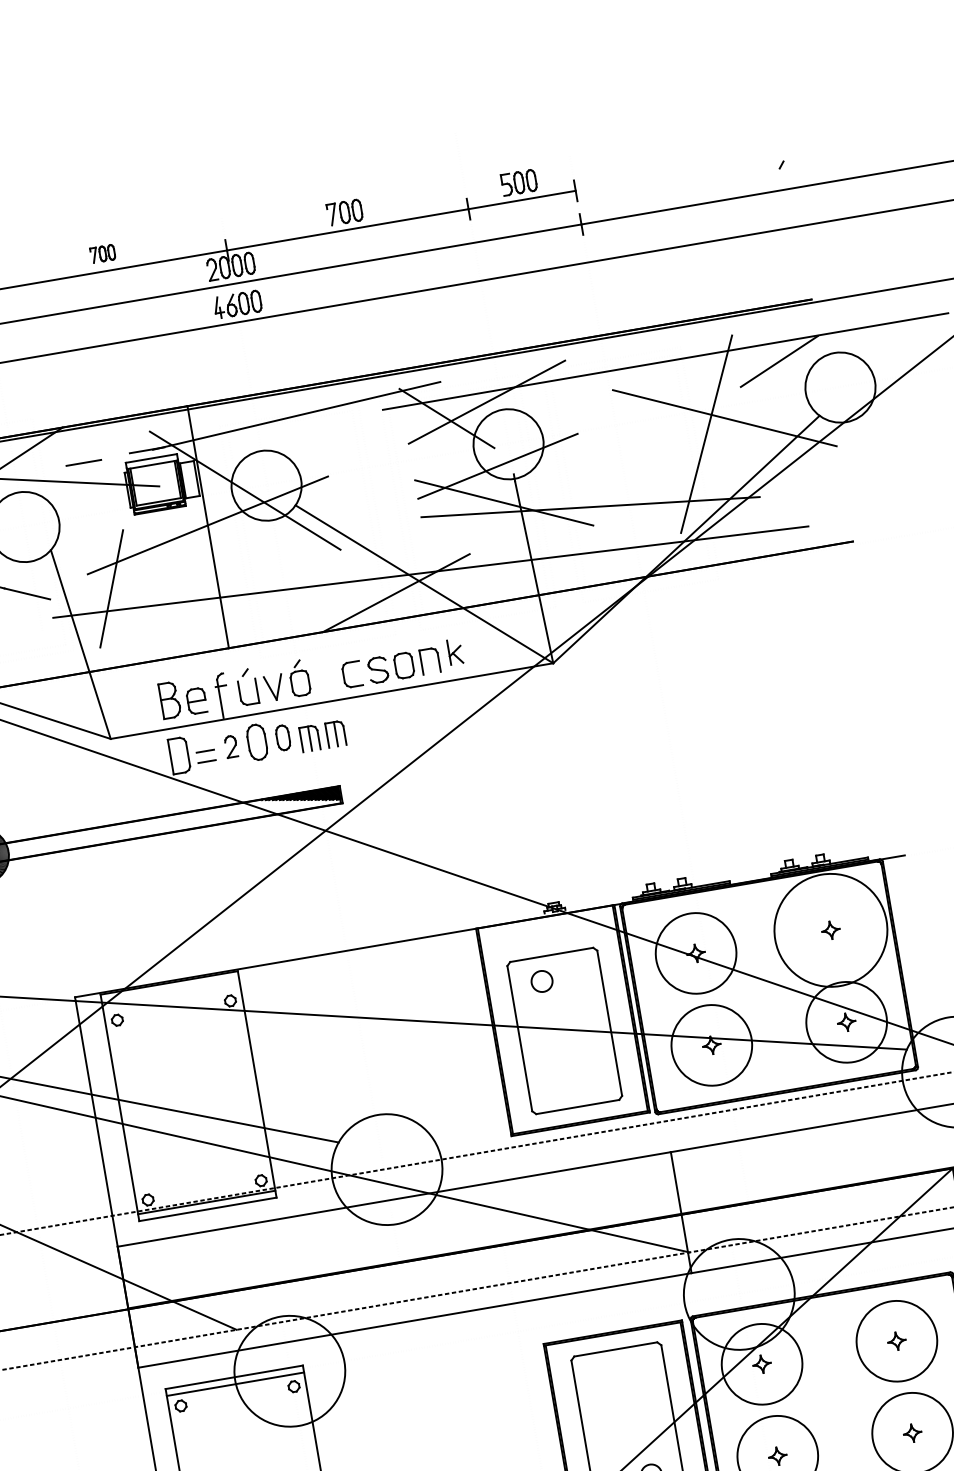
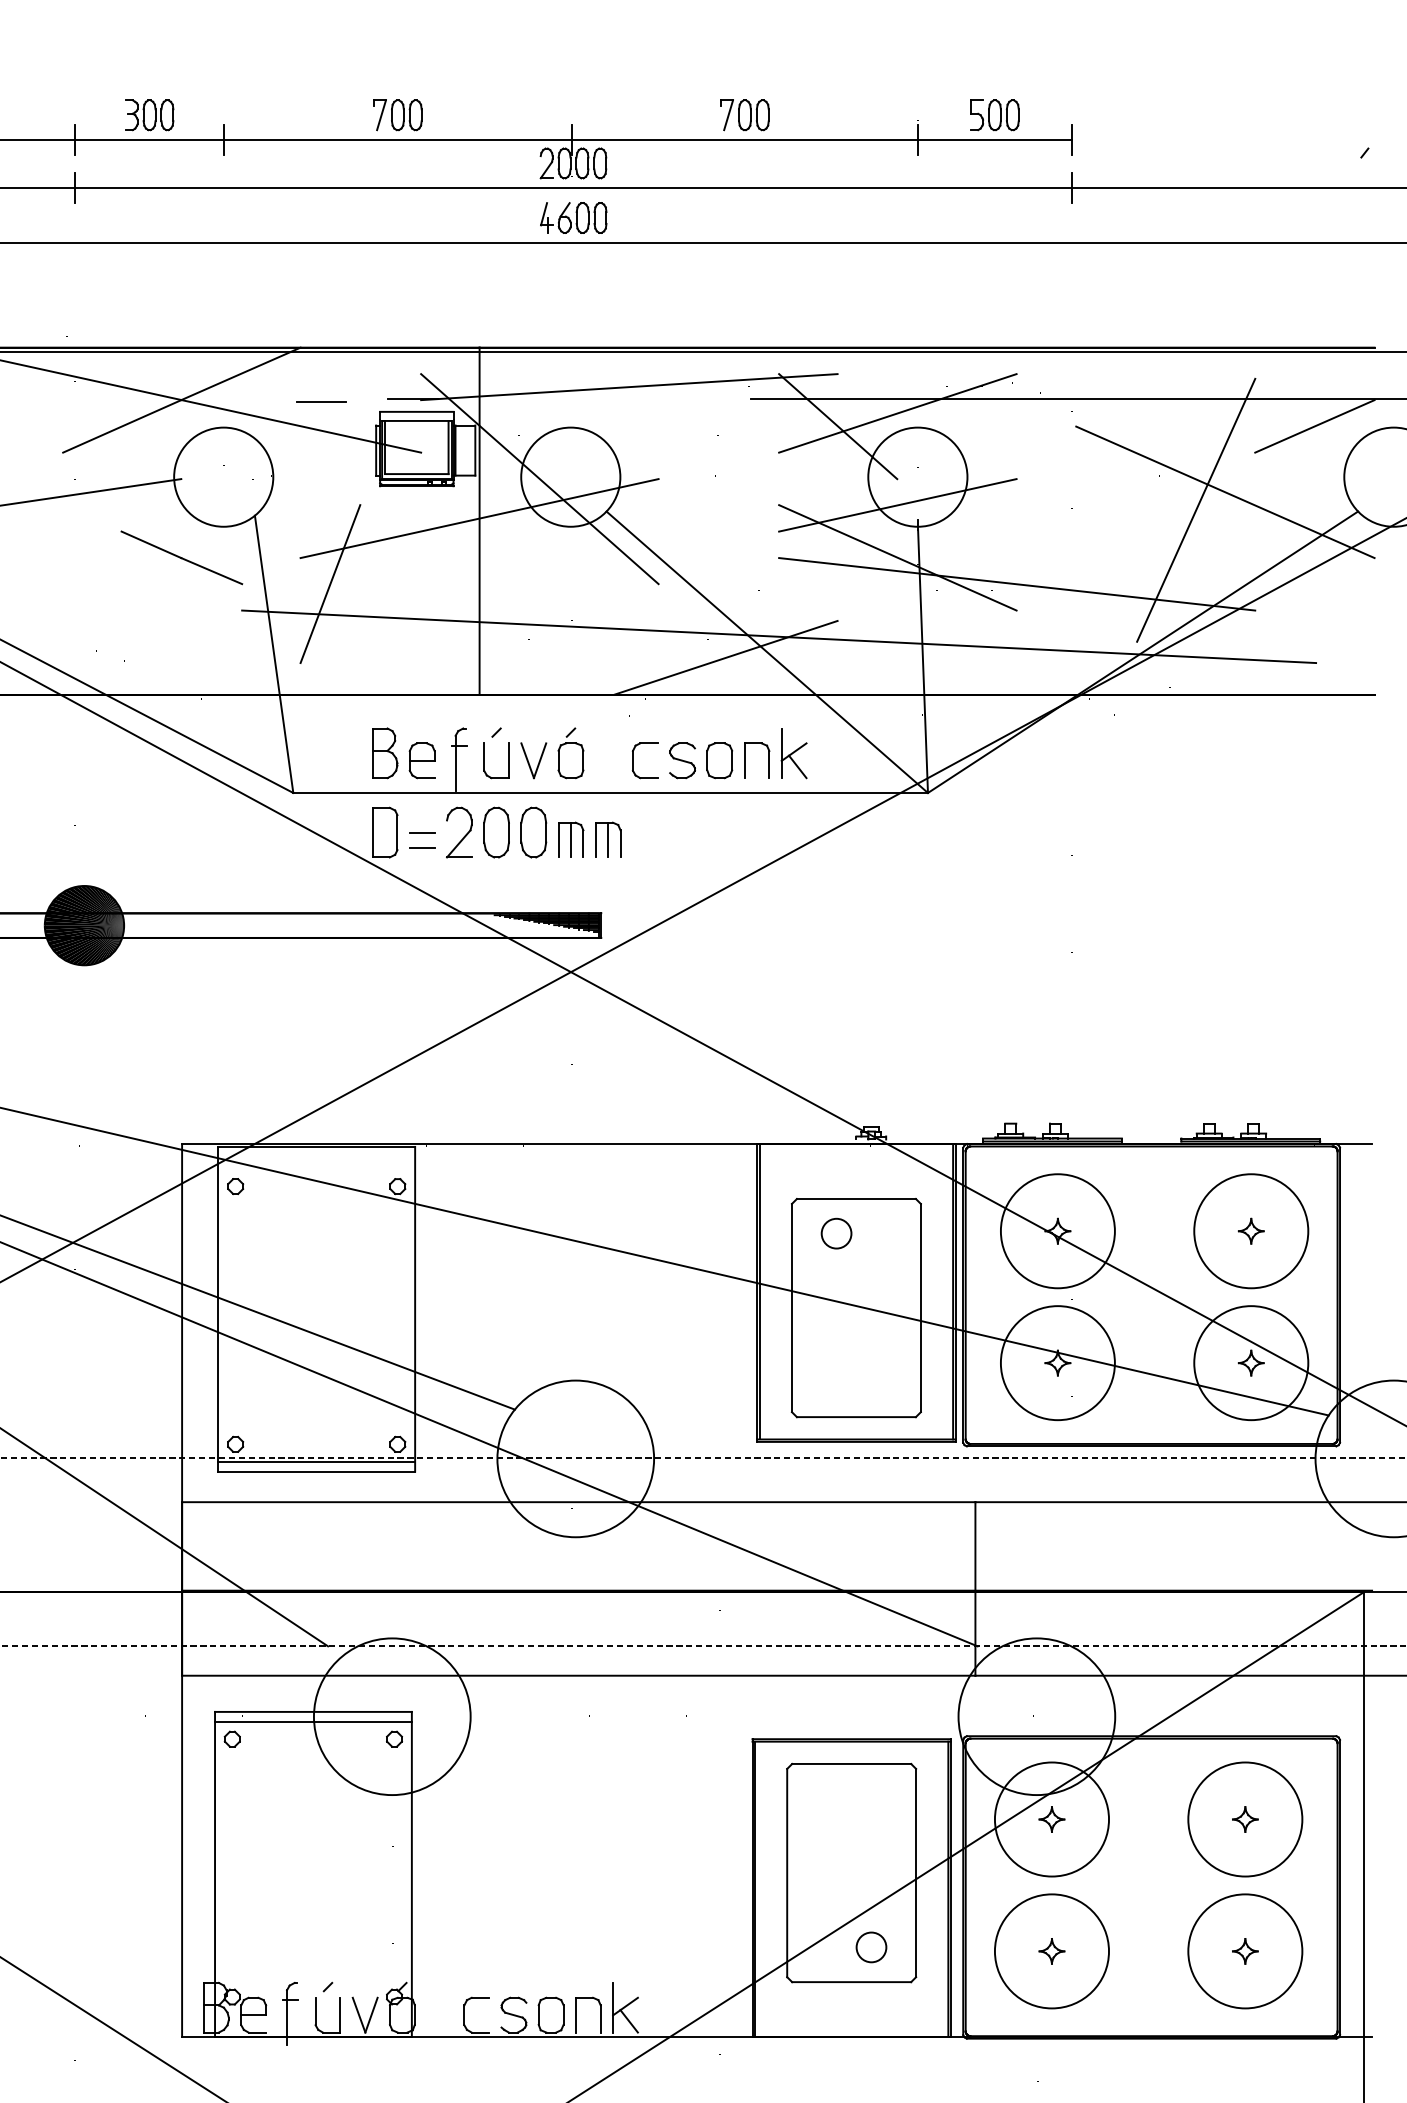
part: (102, 254) -> (397, 115), size x1.43
part: (454, 651) -> (793, 753), size x1.43
part: (282, 737) -> (533, 832), size x1.43
part: (231, 746) -> (459, 832), size x1.67
circle: (831, 930) -> (1251, 1231), size x0.71

